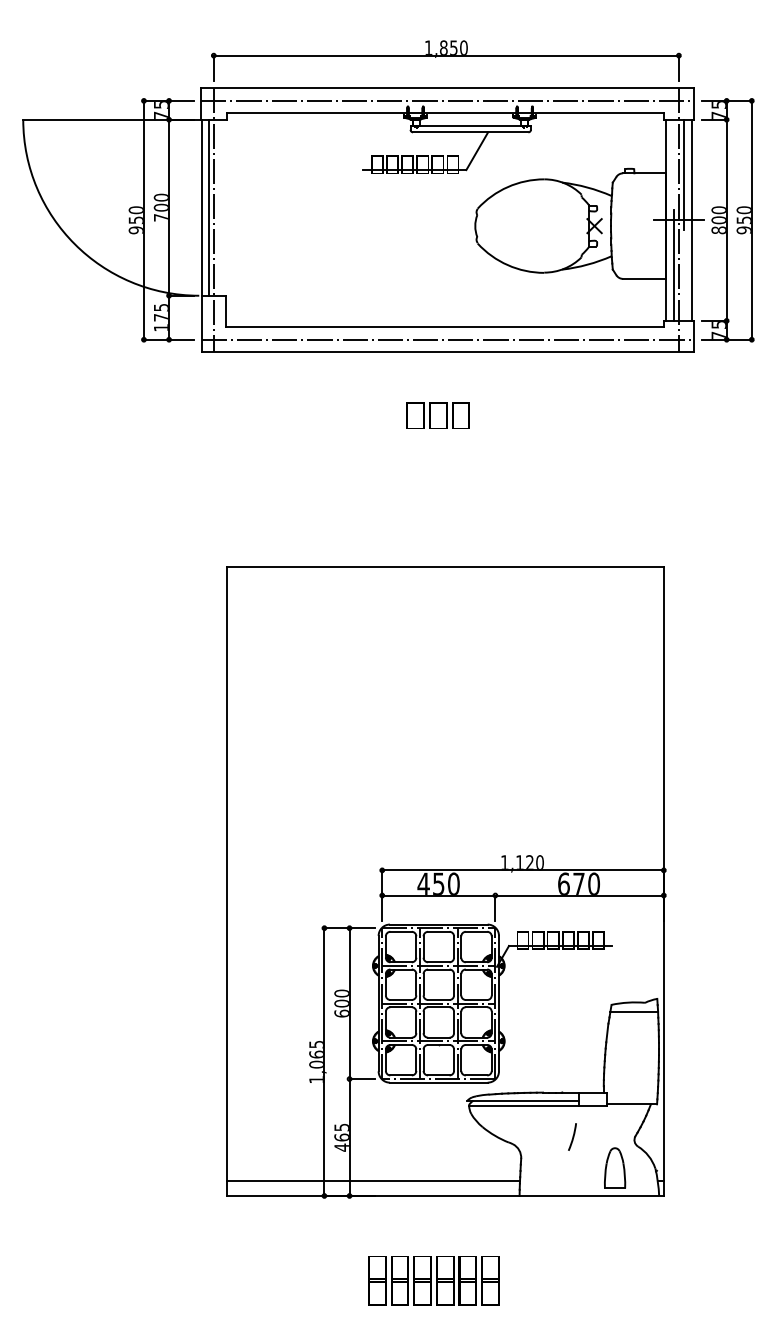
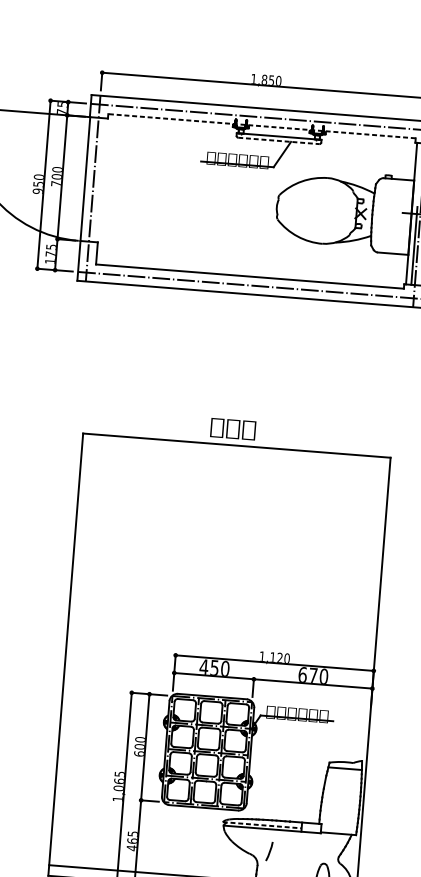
line: (444, 113) -> (261, 126), solid -> dashed
line: (470, 132) -> (278, 141), solid -> dashed
line: (209, 207) -> (90, 179), removed
text: (437, 415) -> (232, 429), moved
line: (523, 1100) -> (262, 825), solid -> dashed
line: (572, 1136) -> (269, 851), moved

